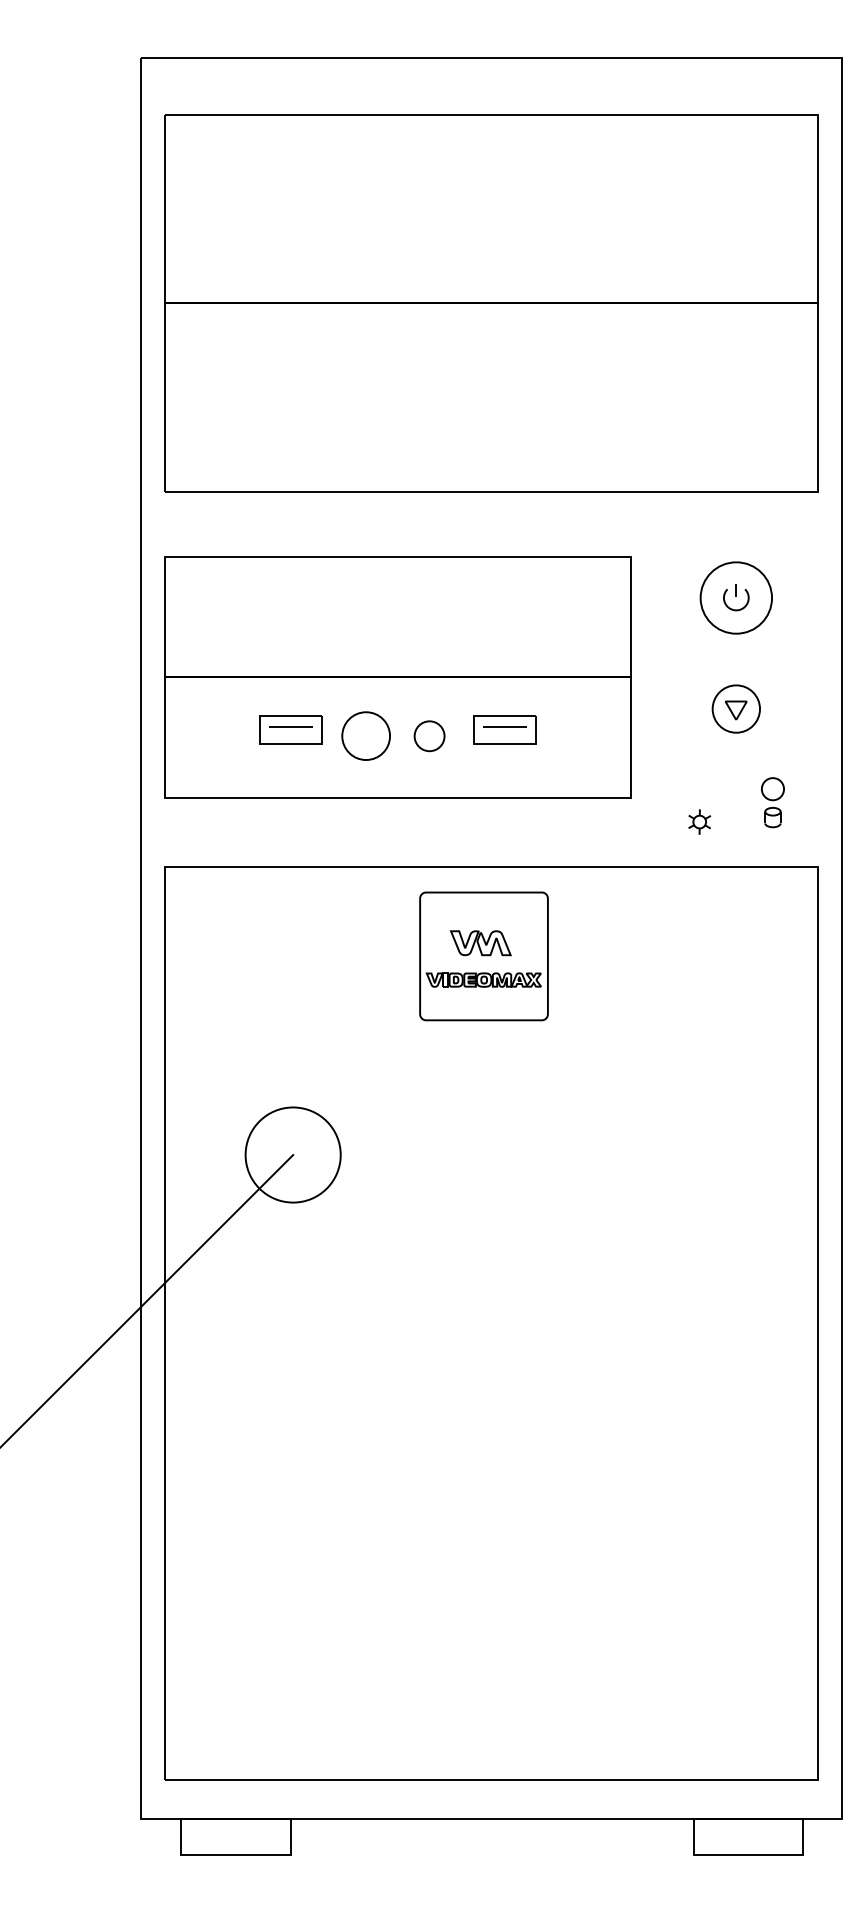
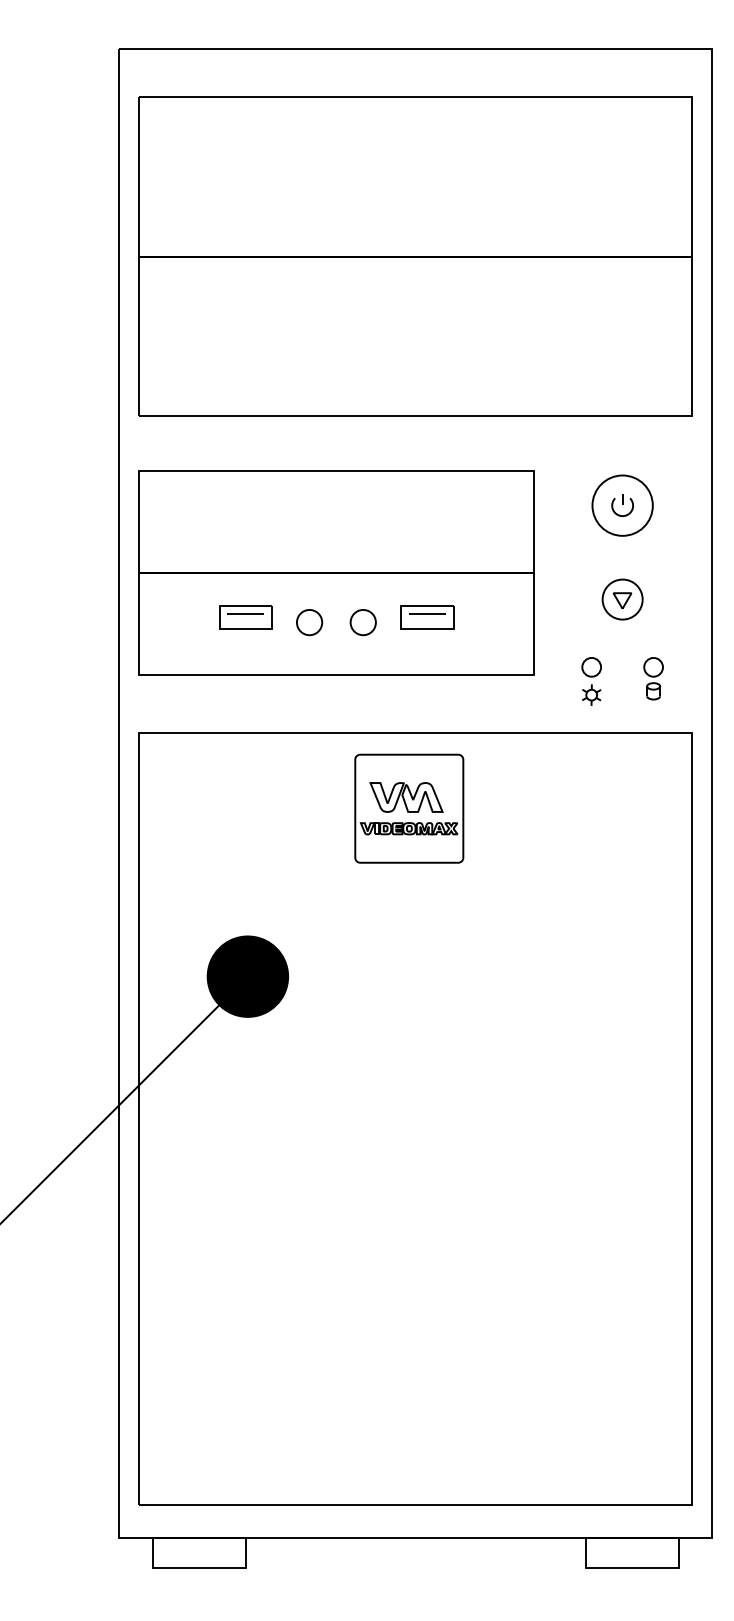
part: (365, 736) -> (309, 622), size x0.62
part: (699, 789) -> (591, 667), added
part: (480, 943) -> (406, 797), size x1.43
fill: (292, 1154) -> (247, 976), added

